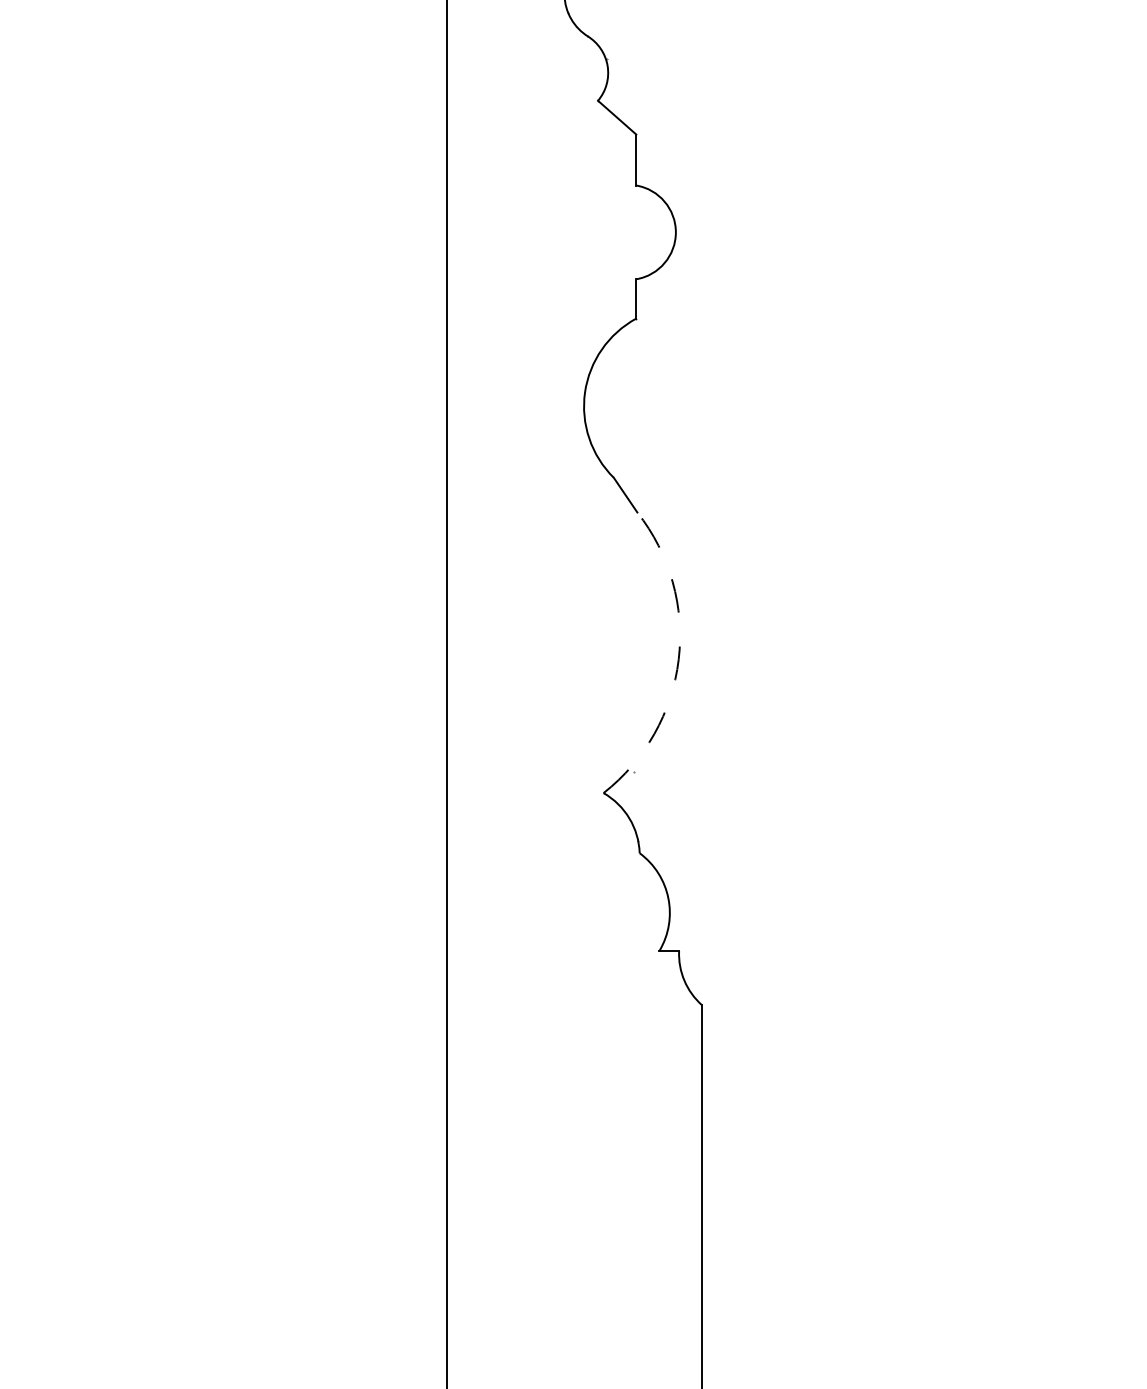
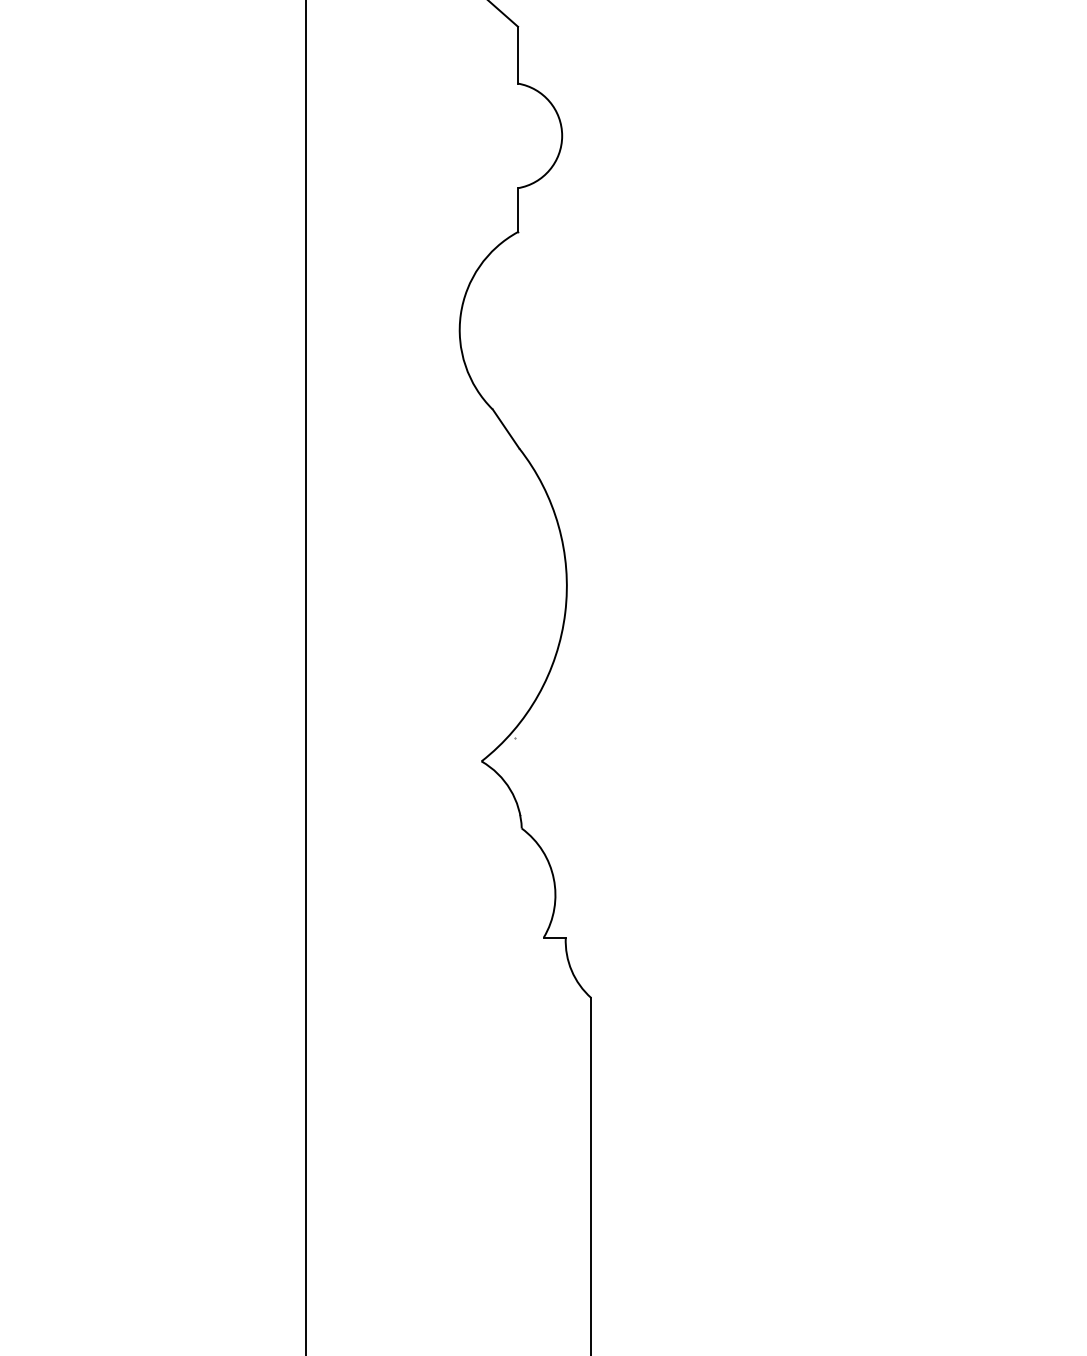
arc: (678, 659) -> (565, 612), dashed -> solid

